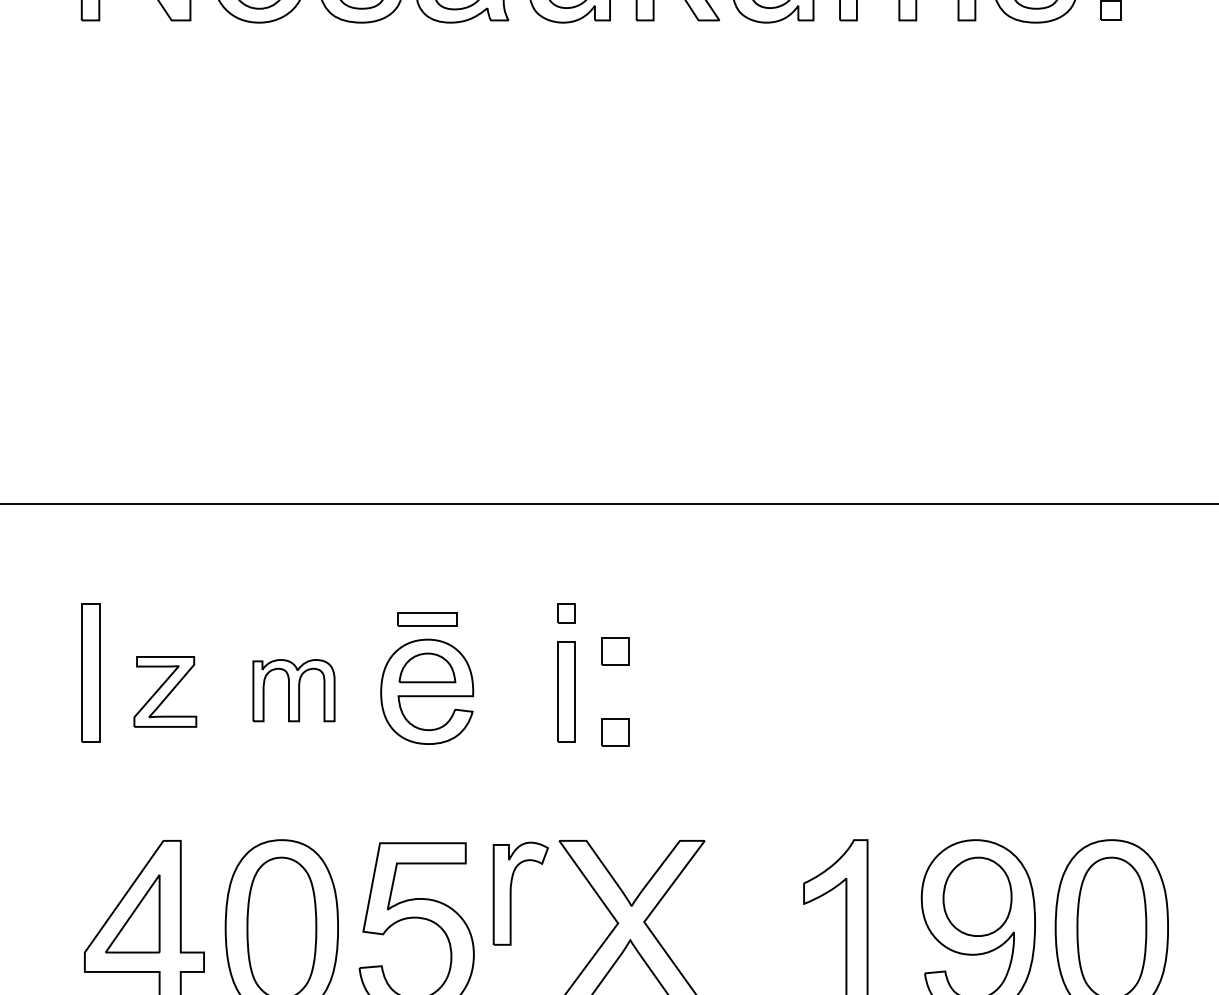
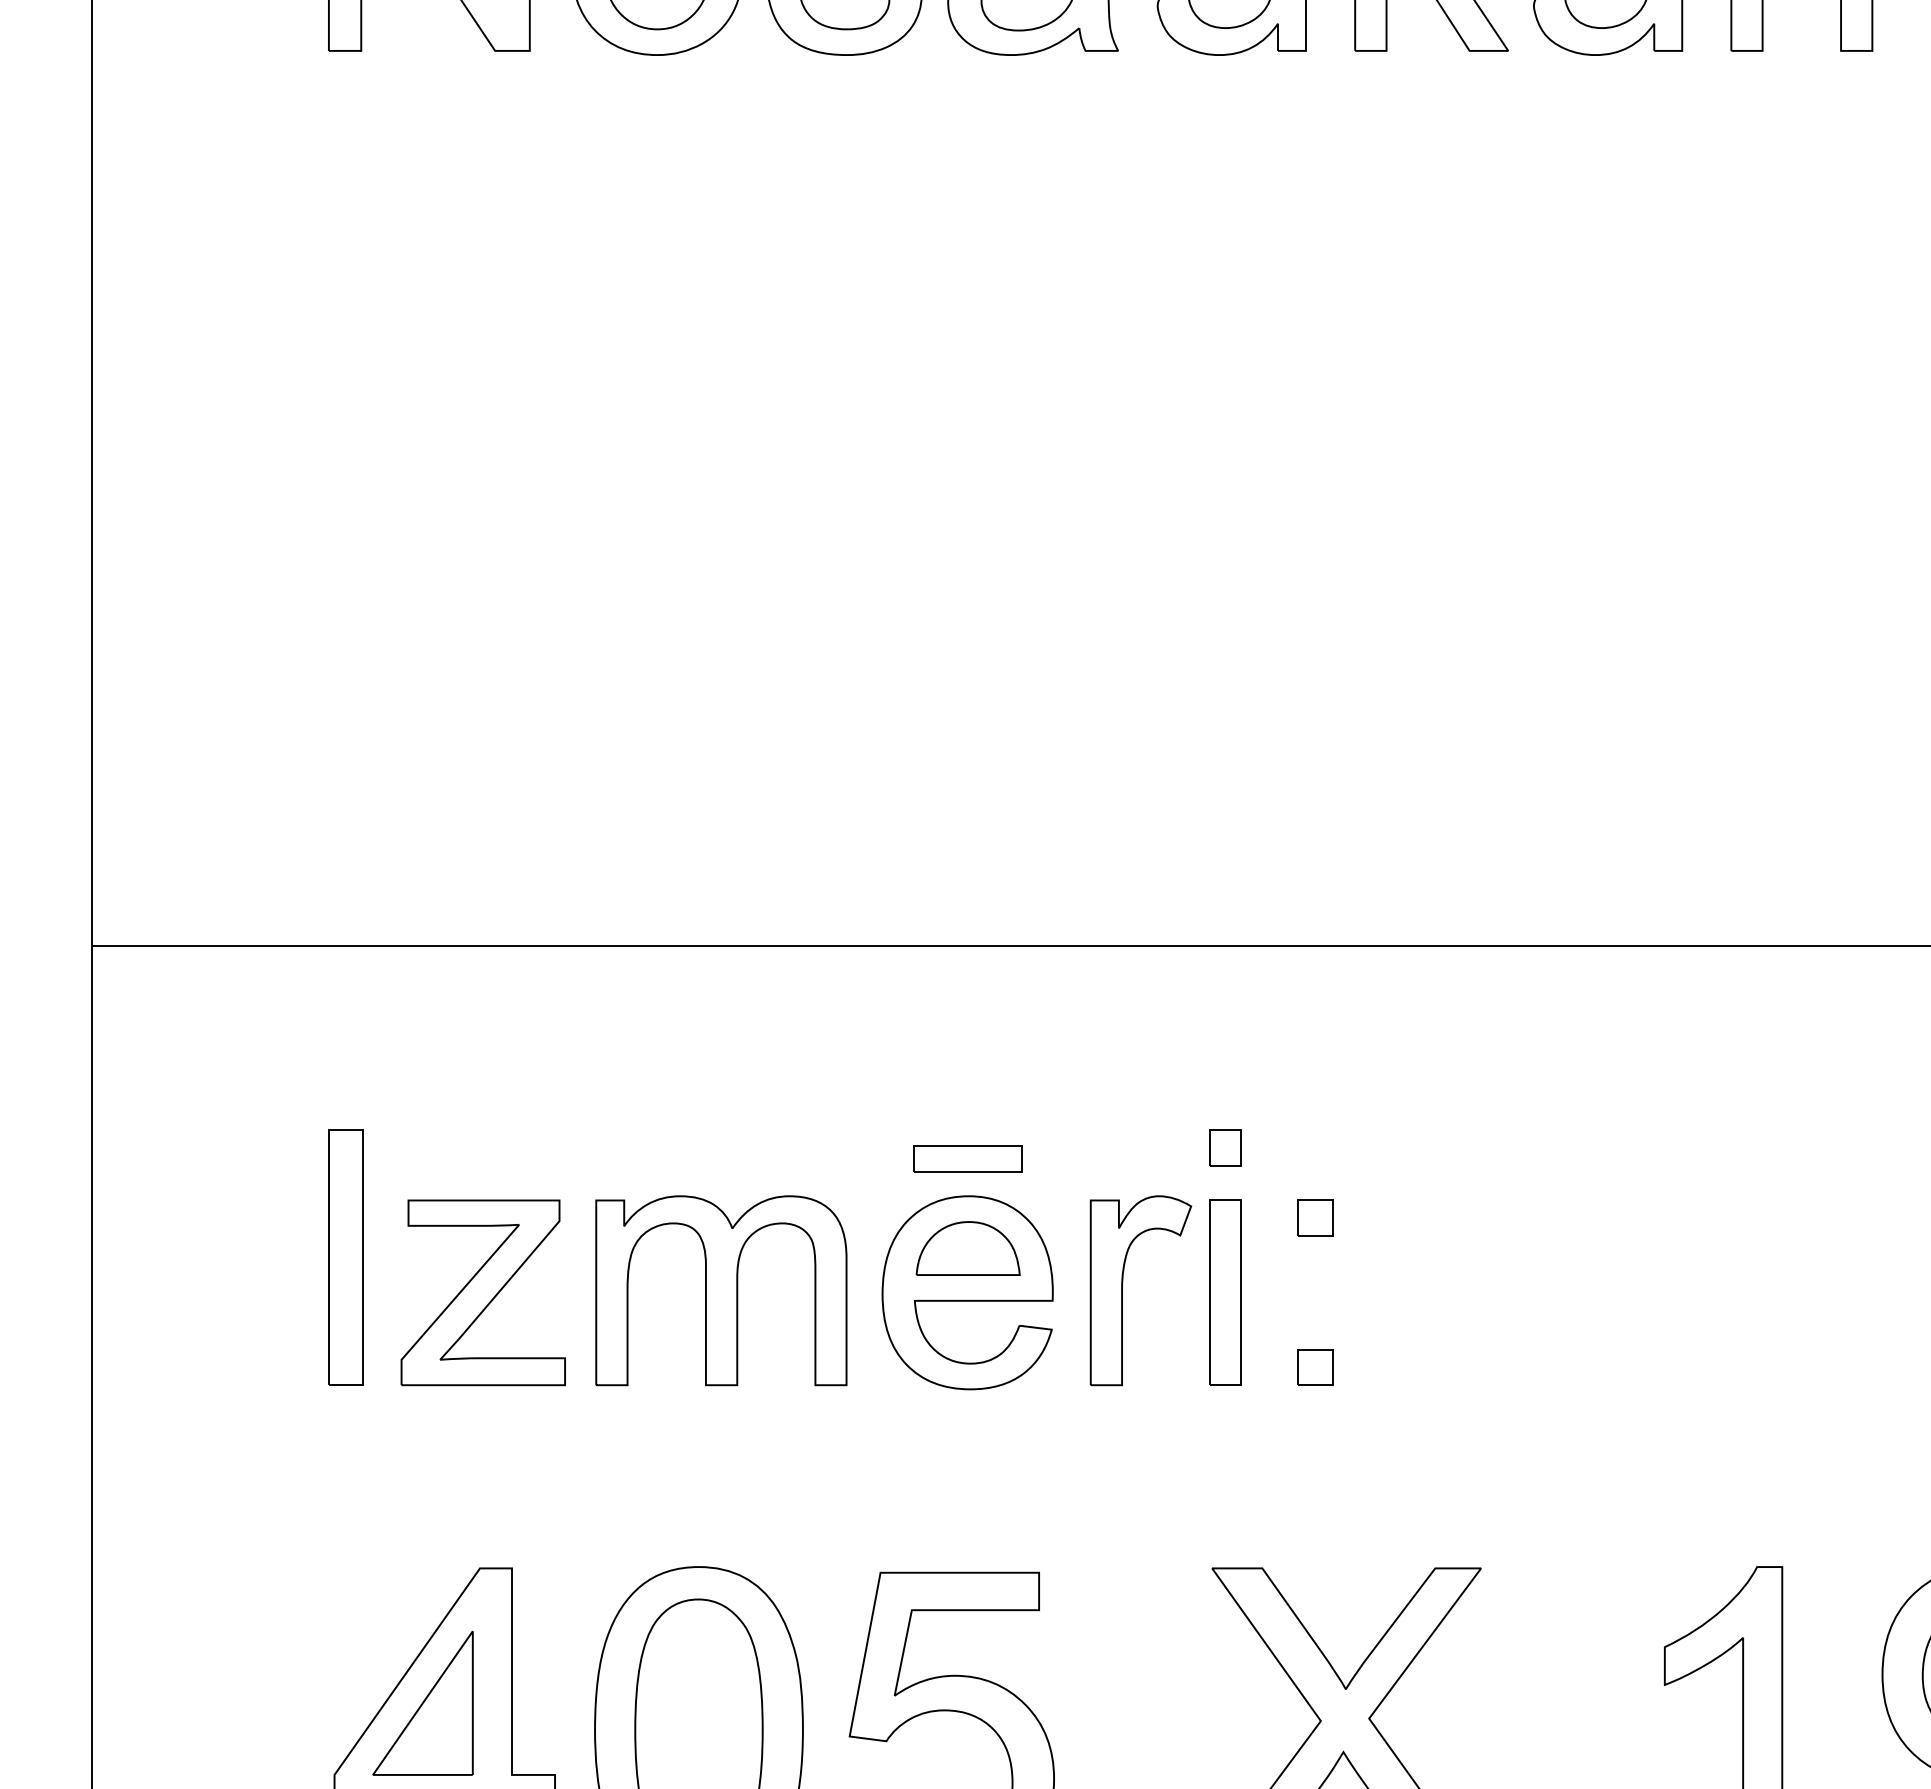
part: (615, 651) -> (1316, 1218), size x0.71
part: (293, 690) -> (720, 1290), size x1.67
part: (165, 691) -> (483, 1292), size x1.43
part: (615, 732) -> (1316, 1367), size x0.71
part: (511, 893) -> (1123, 1290), moved

